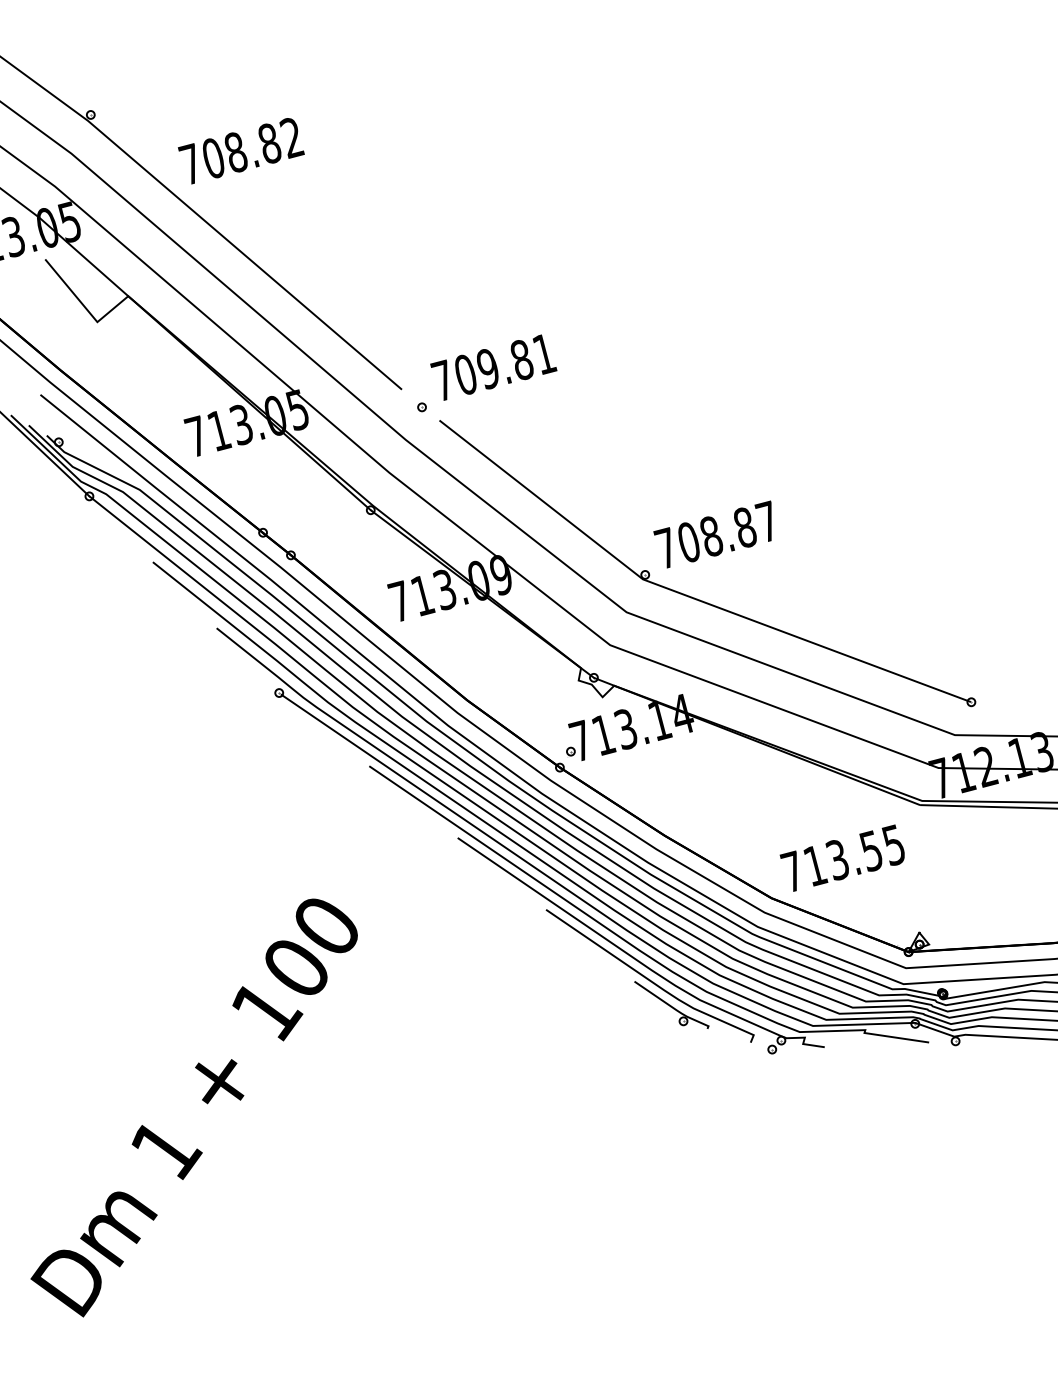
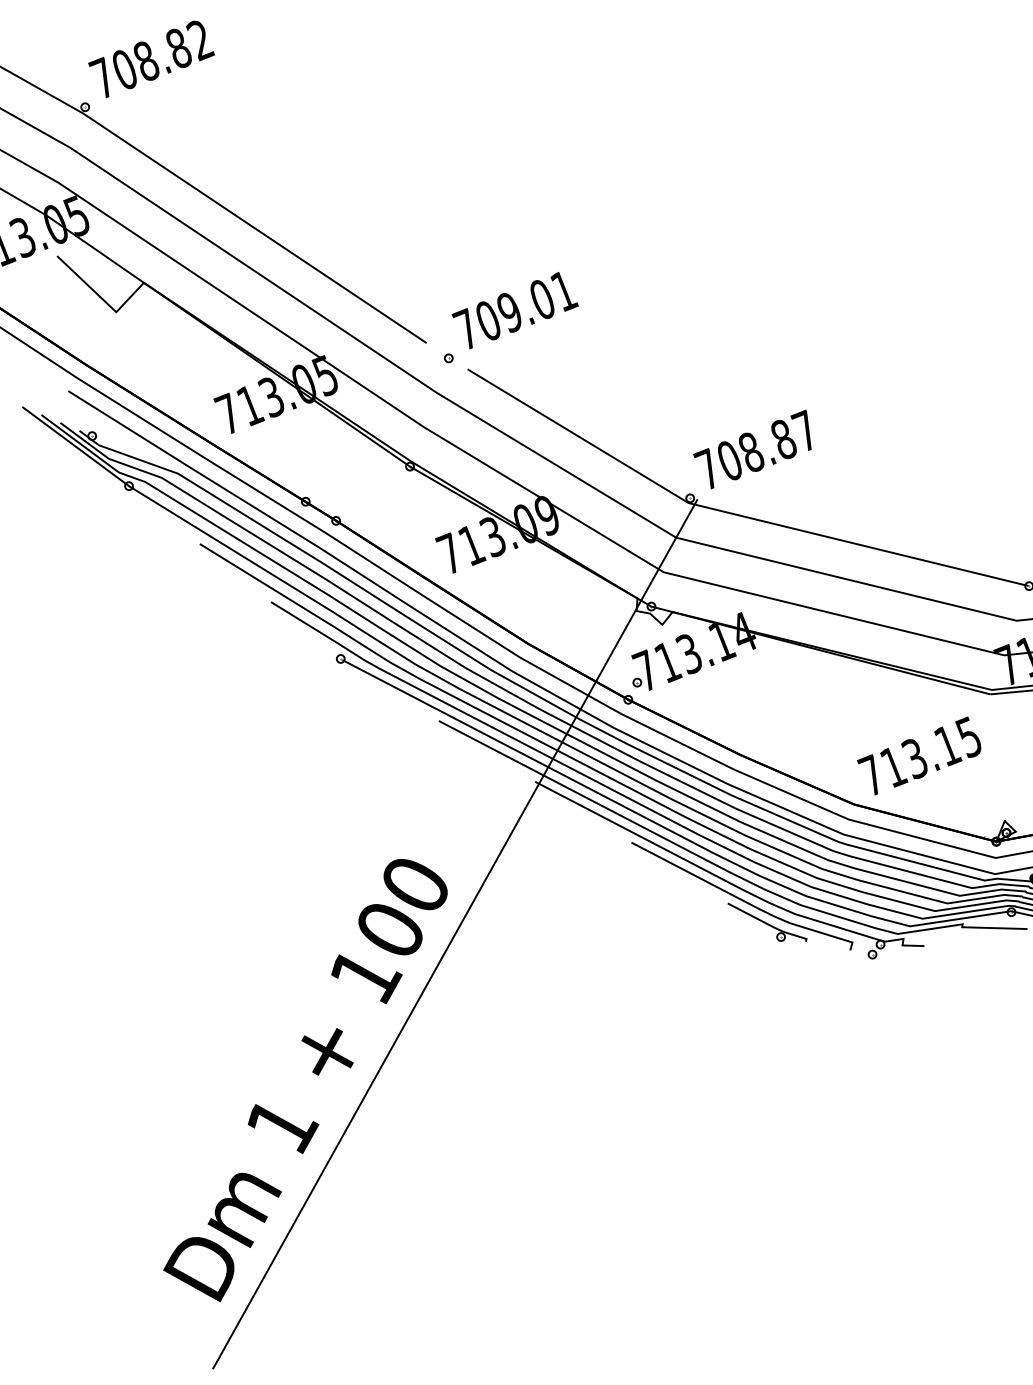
text: (241, 151) -> (151, 59), moved
text: (521, 360) -> (541, 300), 709.81 -> 709.01
text: (871, 850) -> (947, 745), 713.55 -> 713.15
line: (359, 979) -> (454, 933), added

